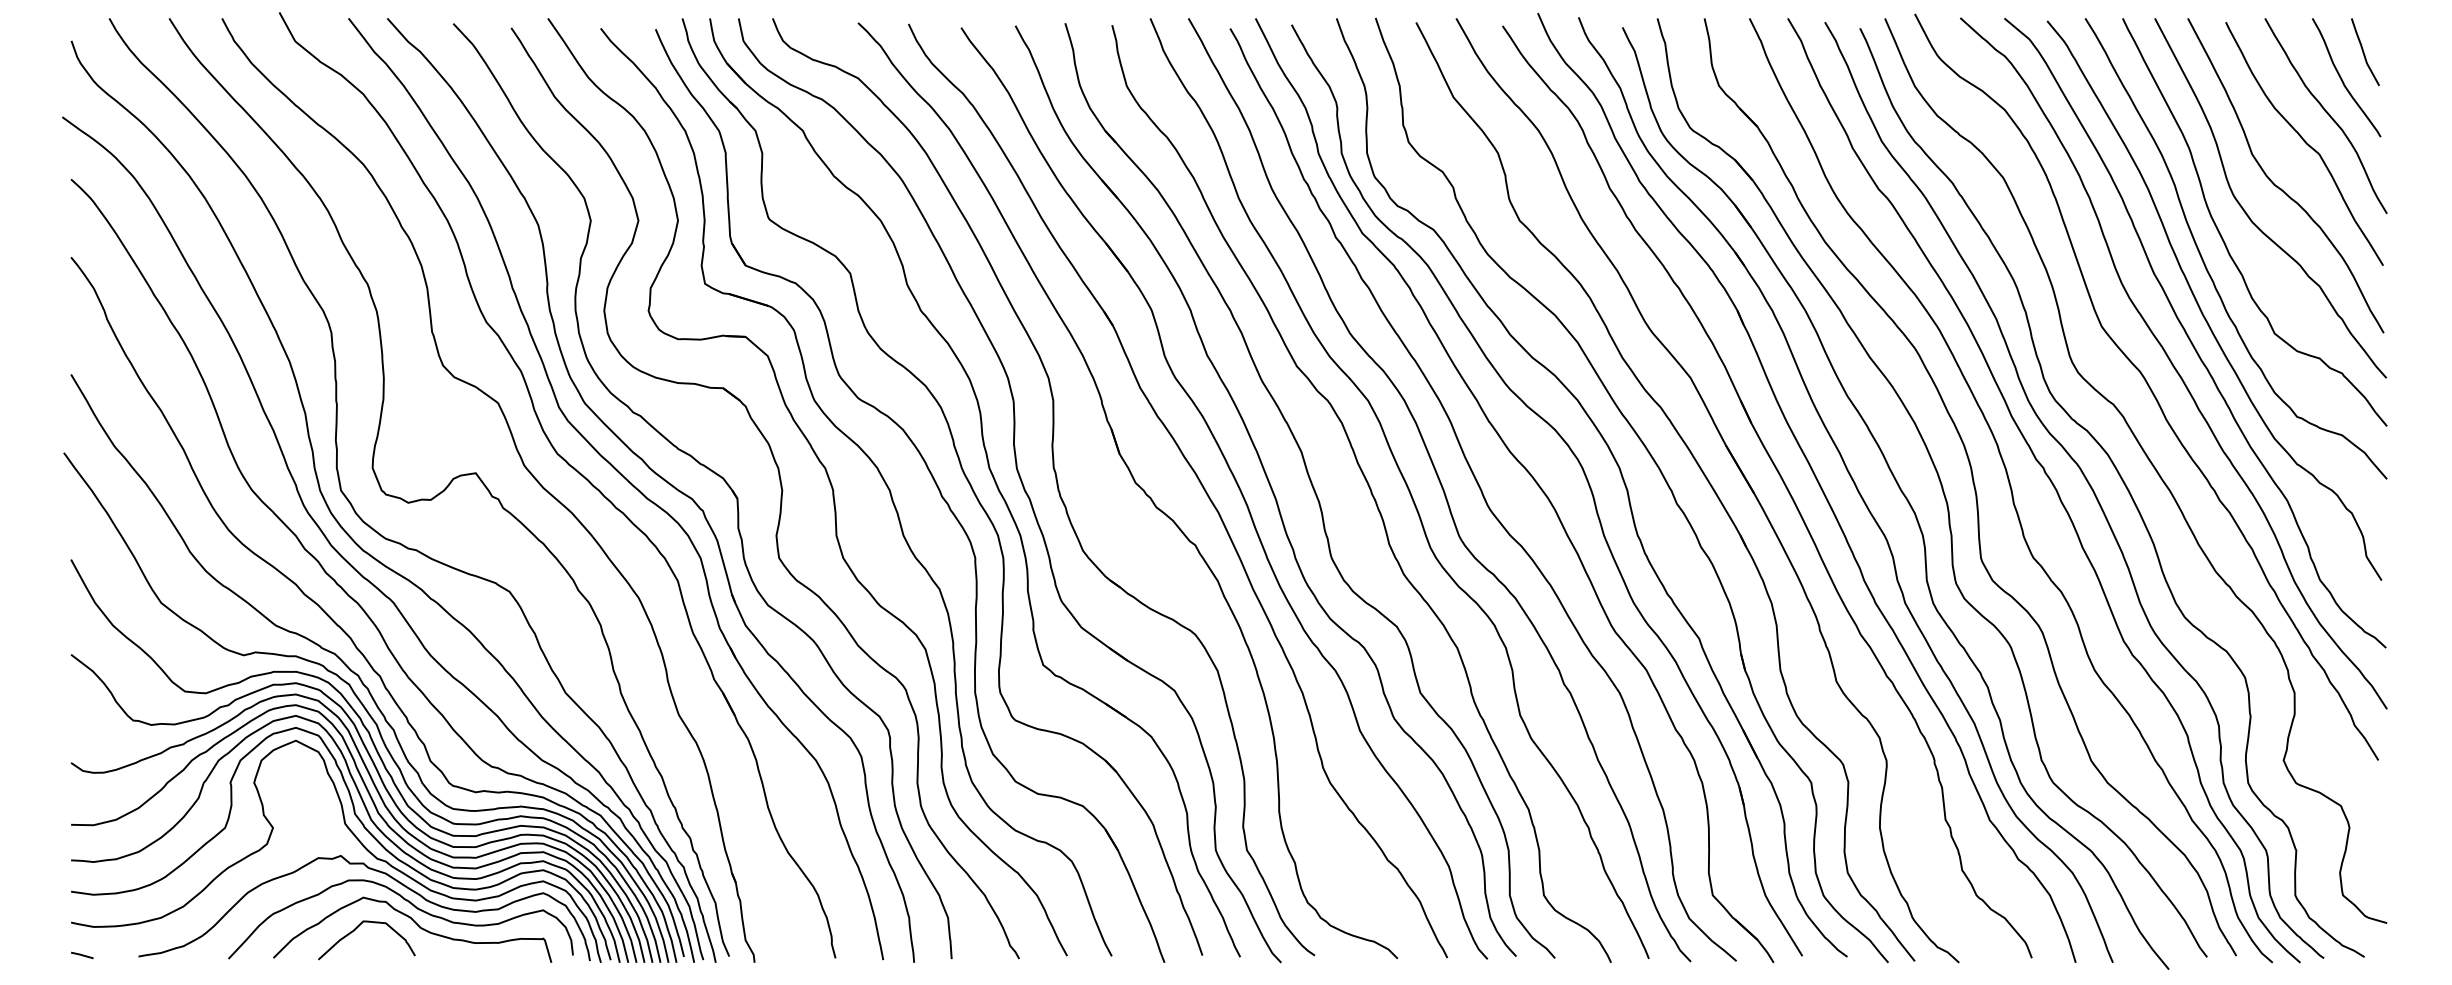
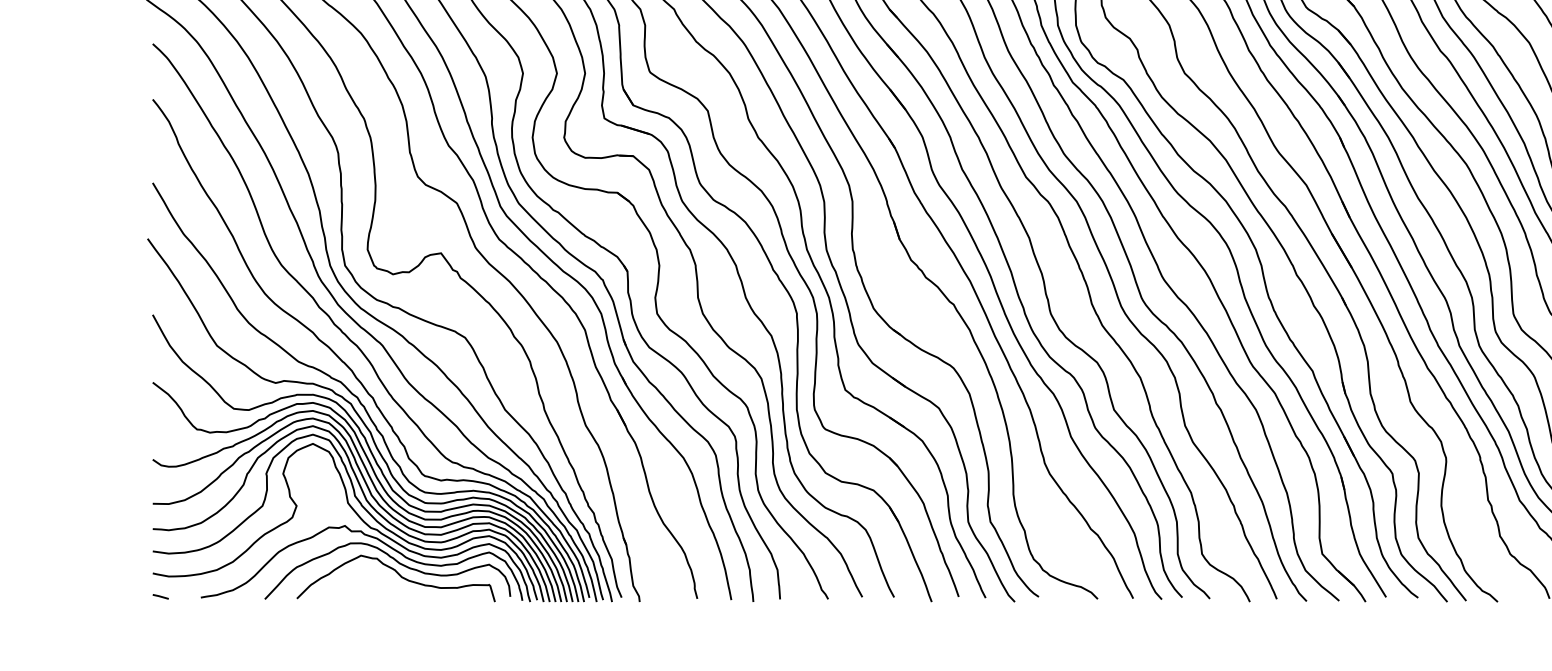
curve: (356, 929) -> (356, 578), removed

